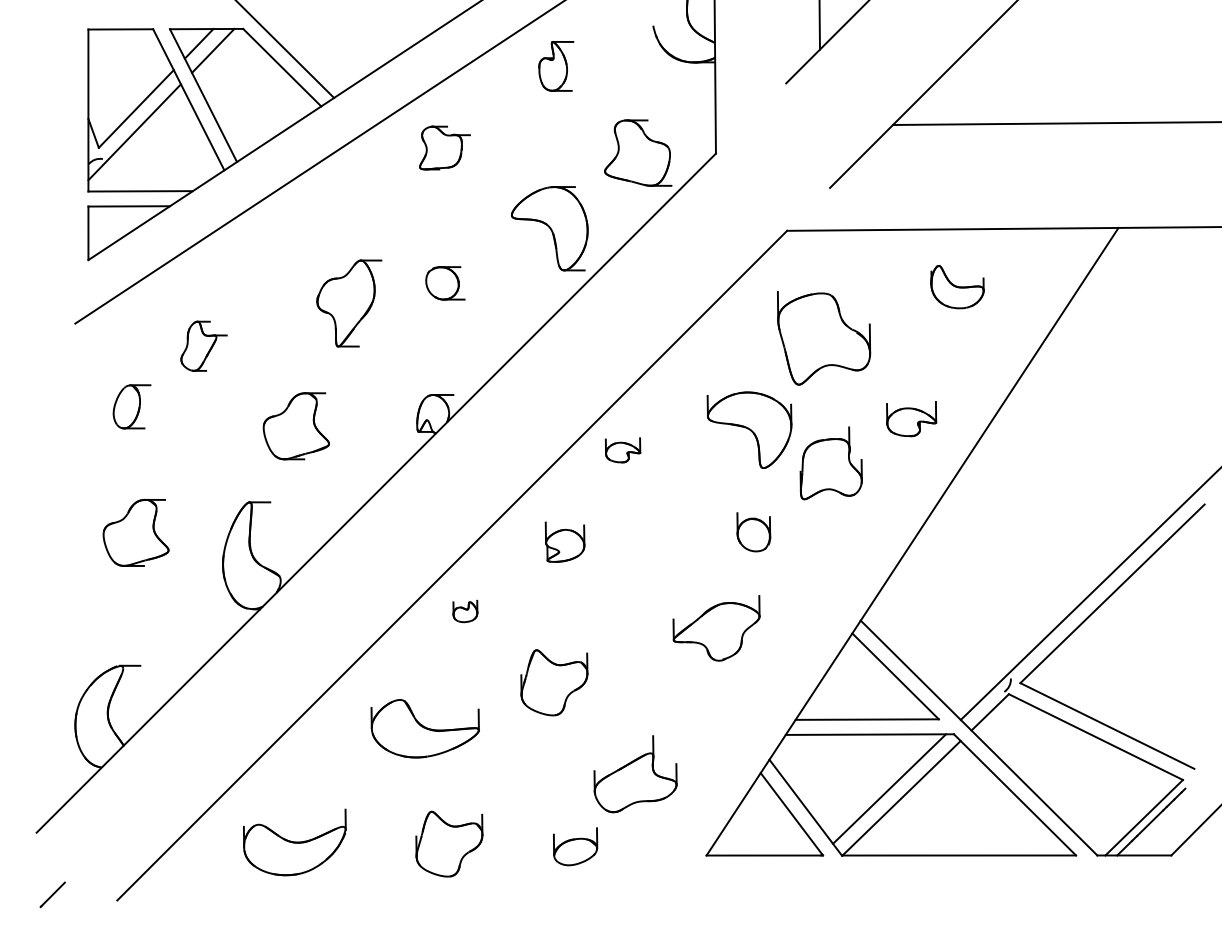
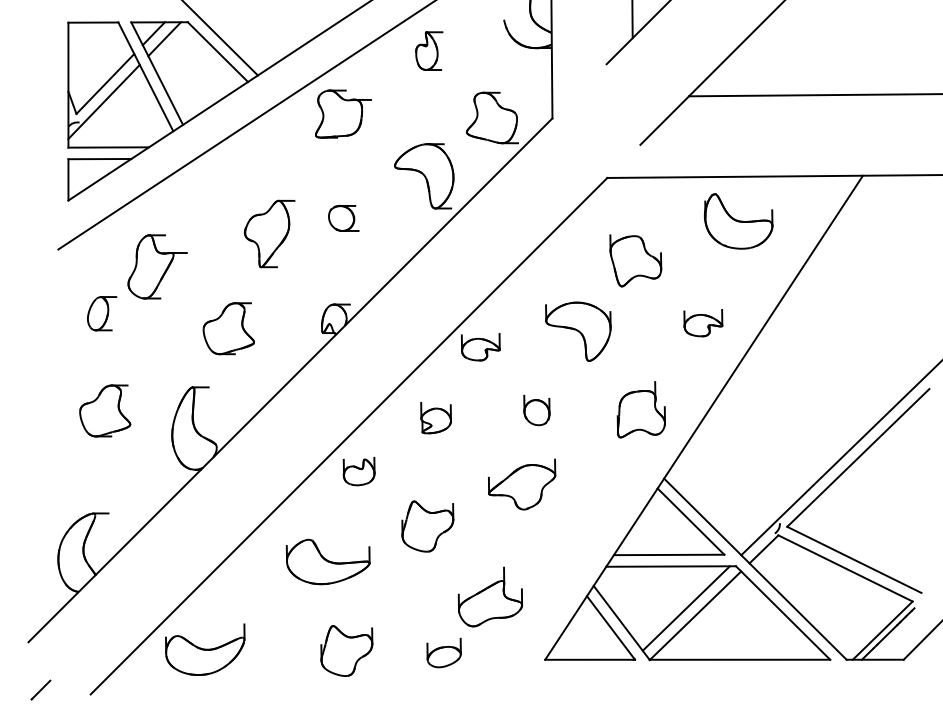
part: (444, 147) -> (343, 113), size x1.43
part: (957, 286) -> (738, 220), size x1.67
part: (823, 338) -> (635, 261), size x0.71
part: (203, 346) -> (157, 267), size x1.67
part: (622, 450) -> (480, 347), size x1.43
part: (830, 463) -> (640, 409), moved
part: (753, 532) -> (536, 410), moved
part: (465, 611) -> (359, 471), size x1.67
part: (716, 628) -> (522, 484), moved
part: (294, 842) -> (205, 649), moved

